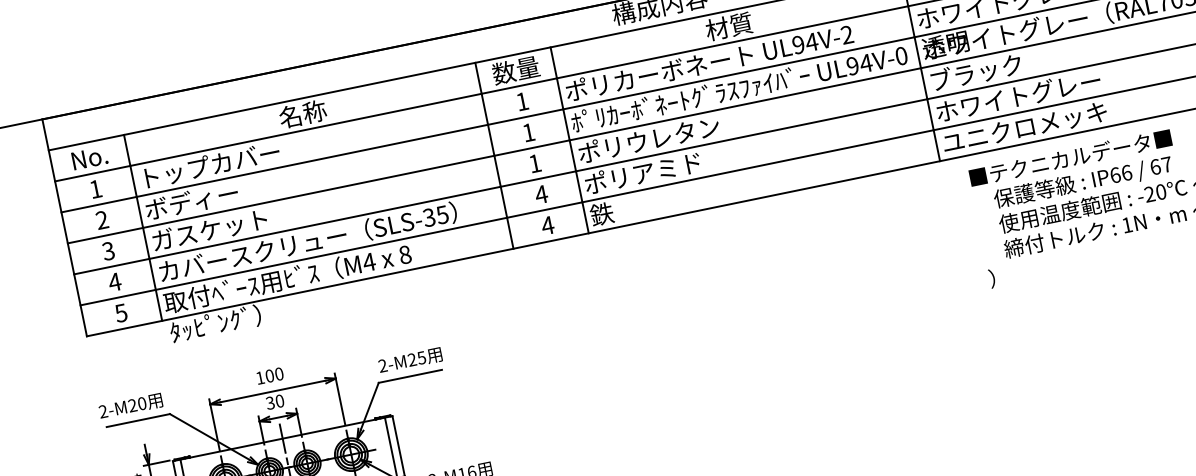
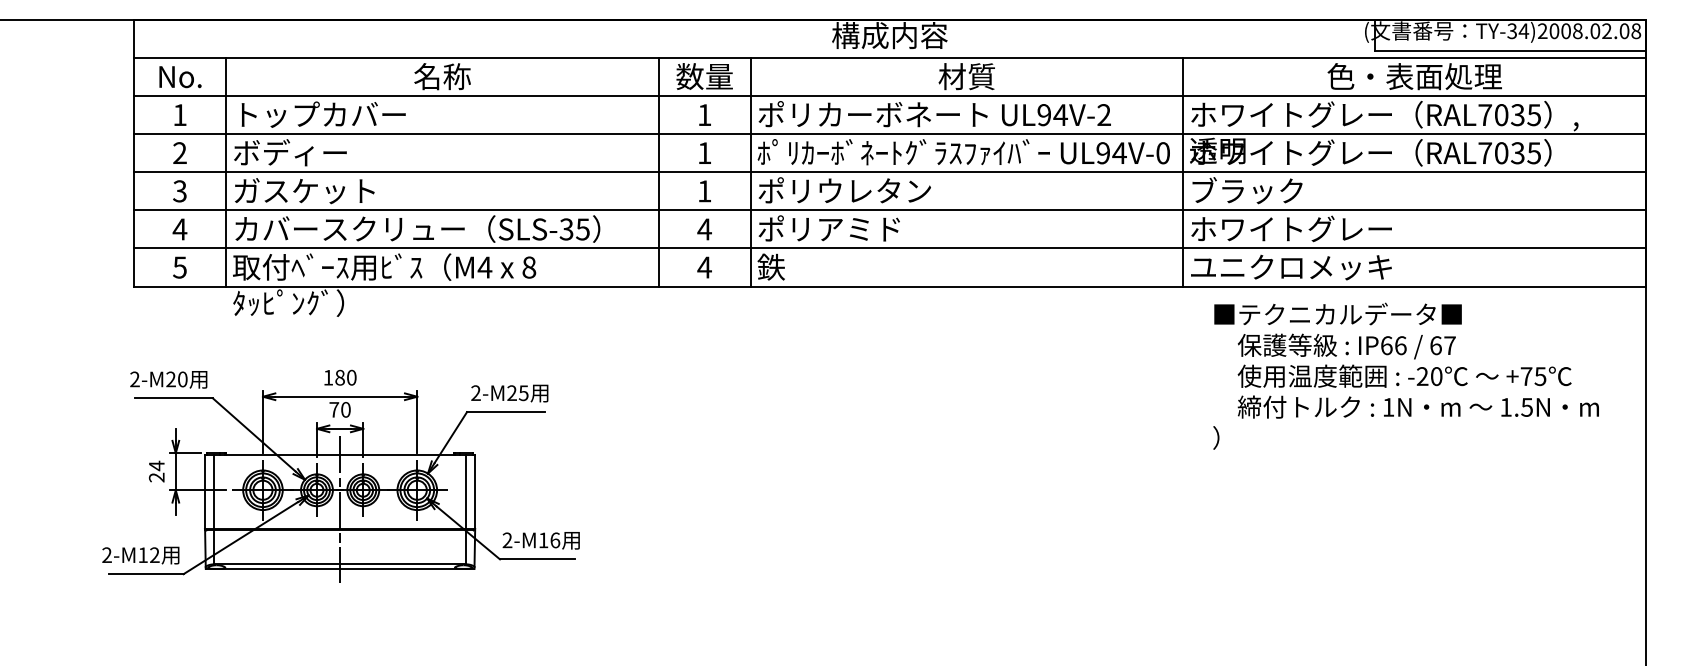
text: (269, 375) -> (339, 377), 100 -> 180
text: (270, 402) -> (334, 409), 30 -> 70

